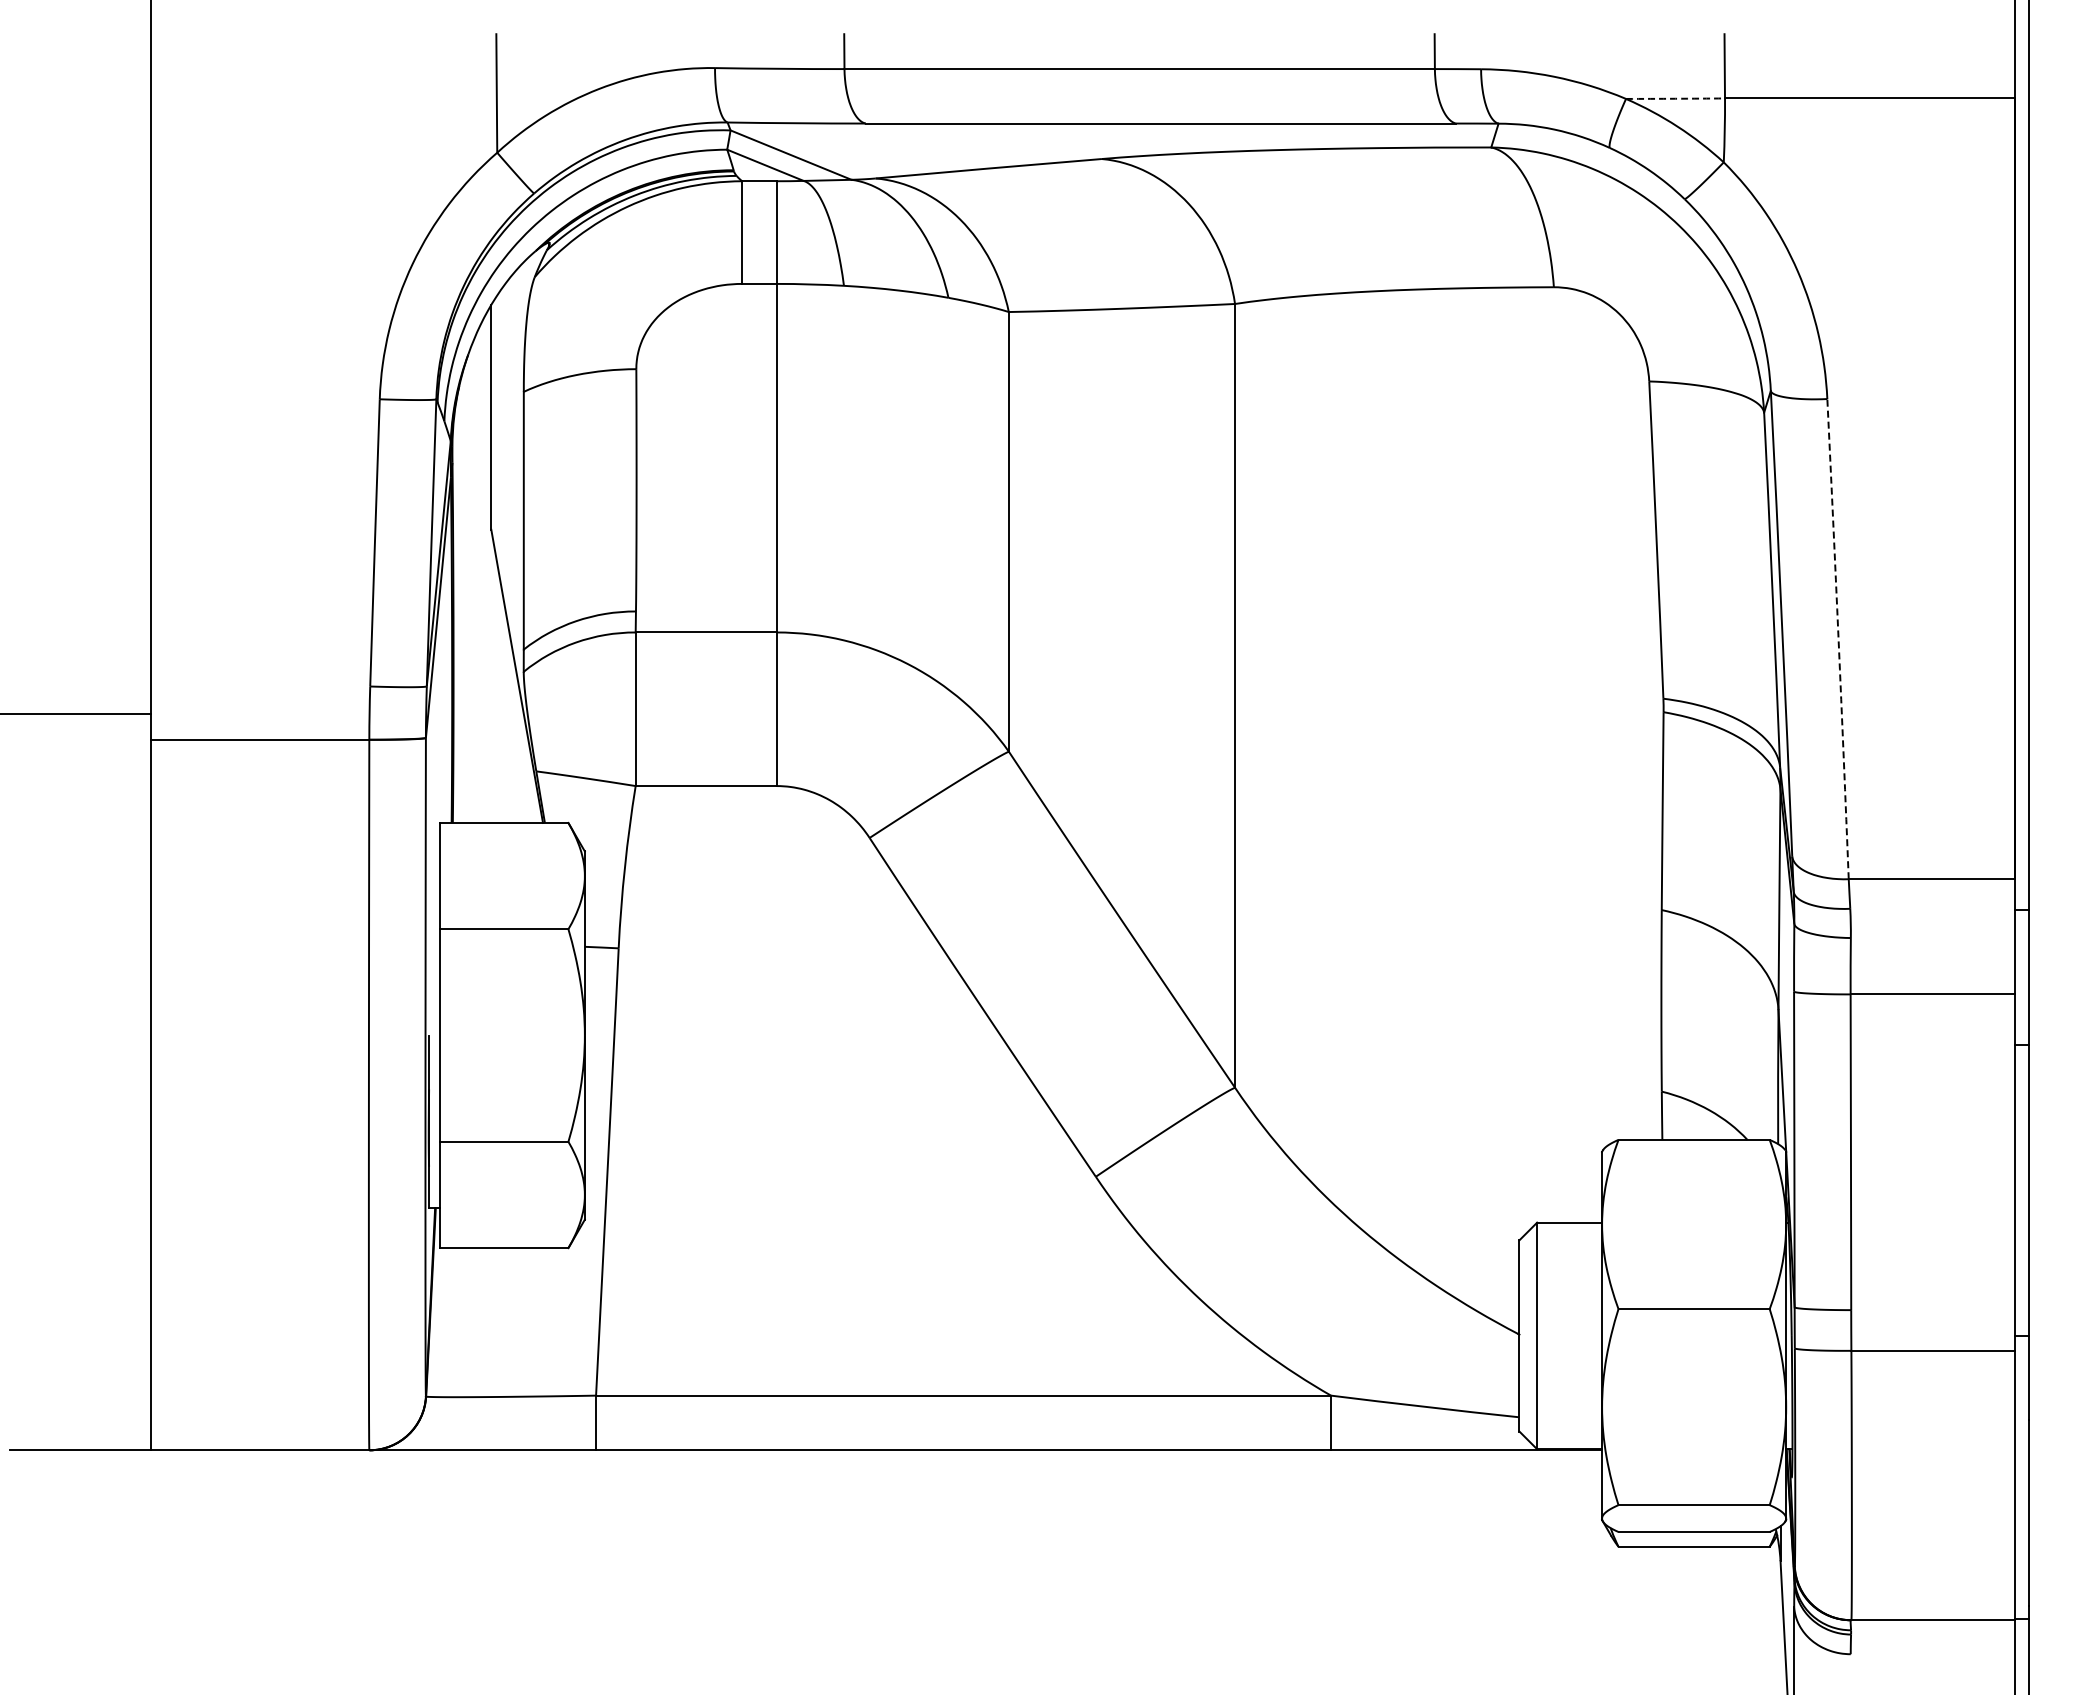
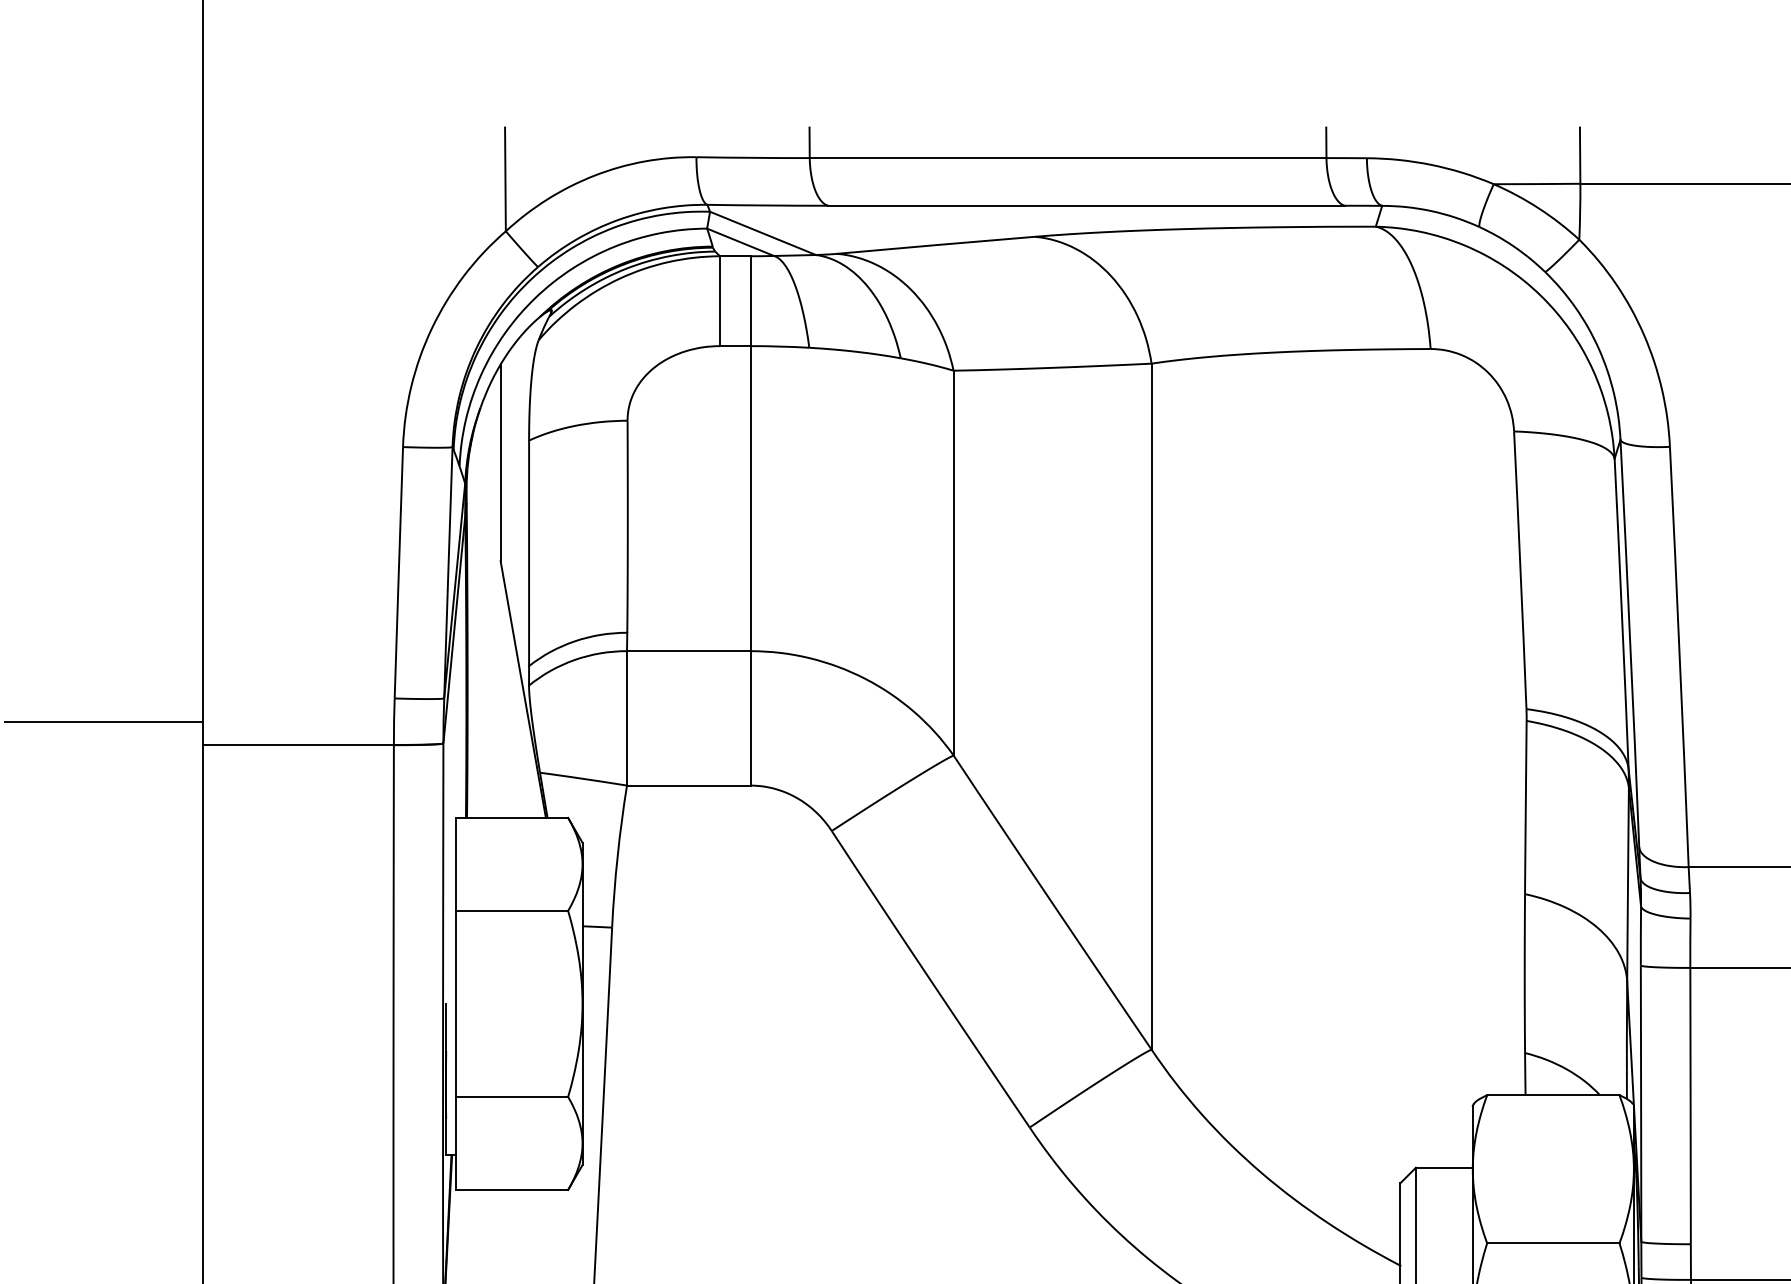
arc: (1675, 98) -> (1537, 183), dashed -> solid
arc: (1838, 639) -> (1679, 657), dashed -> solid

